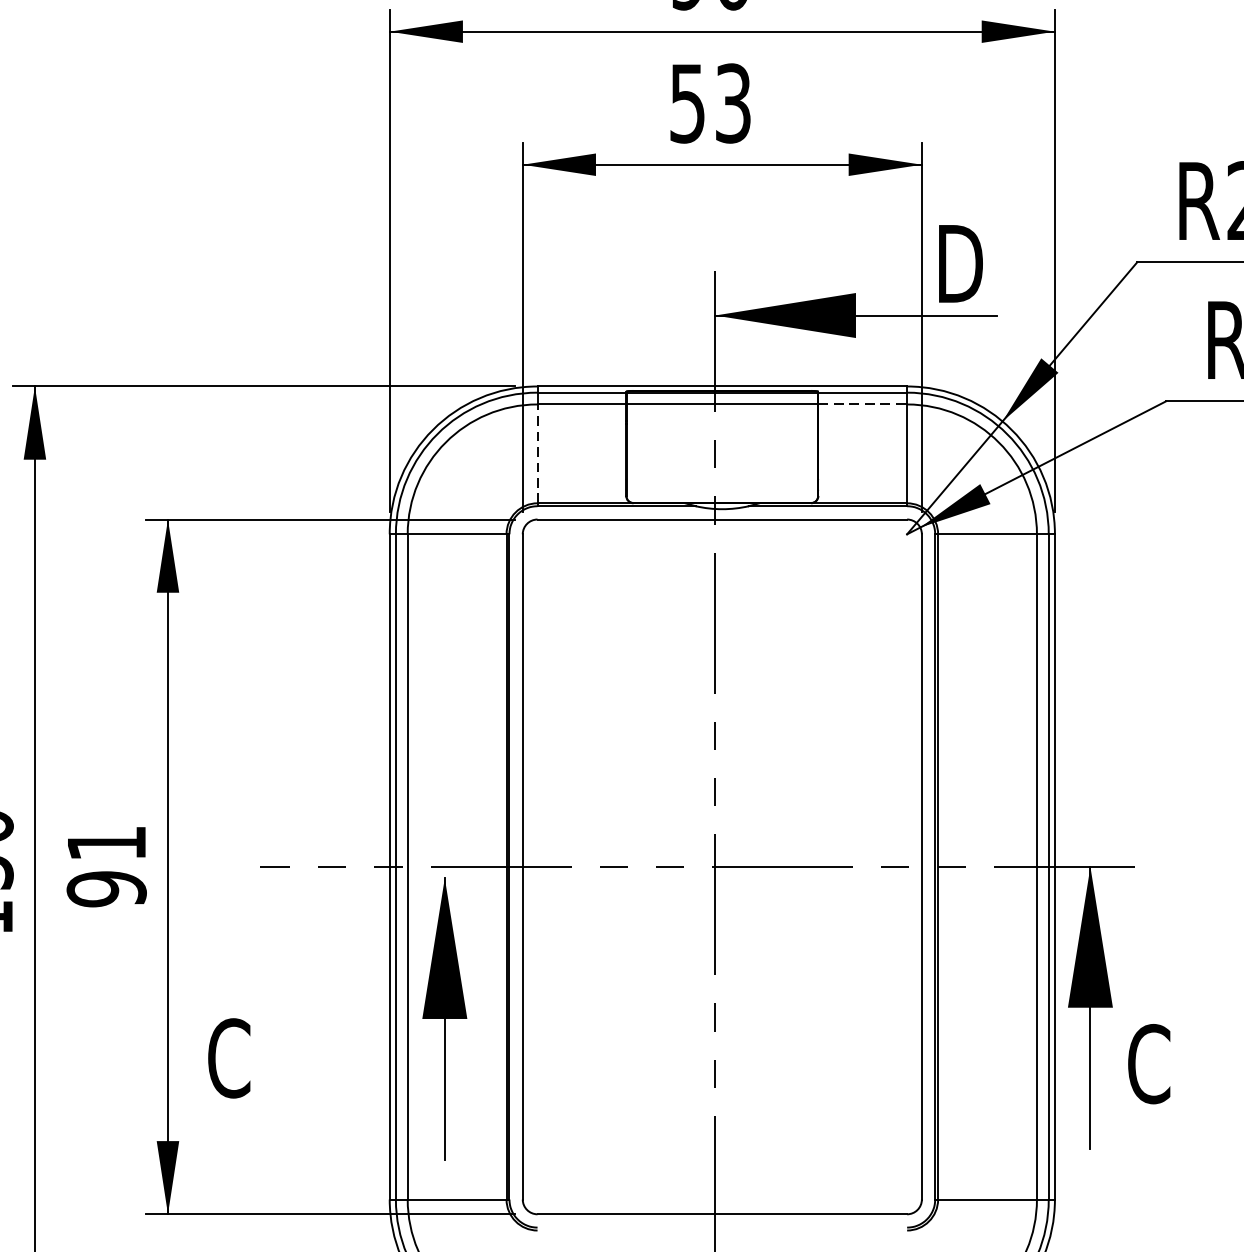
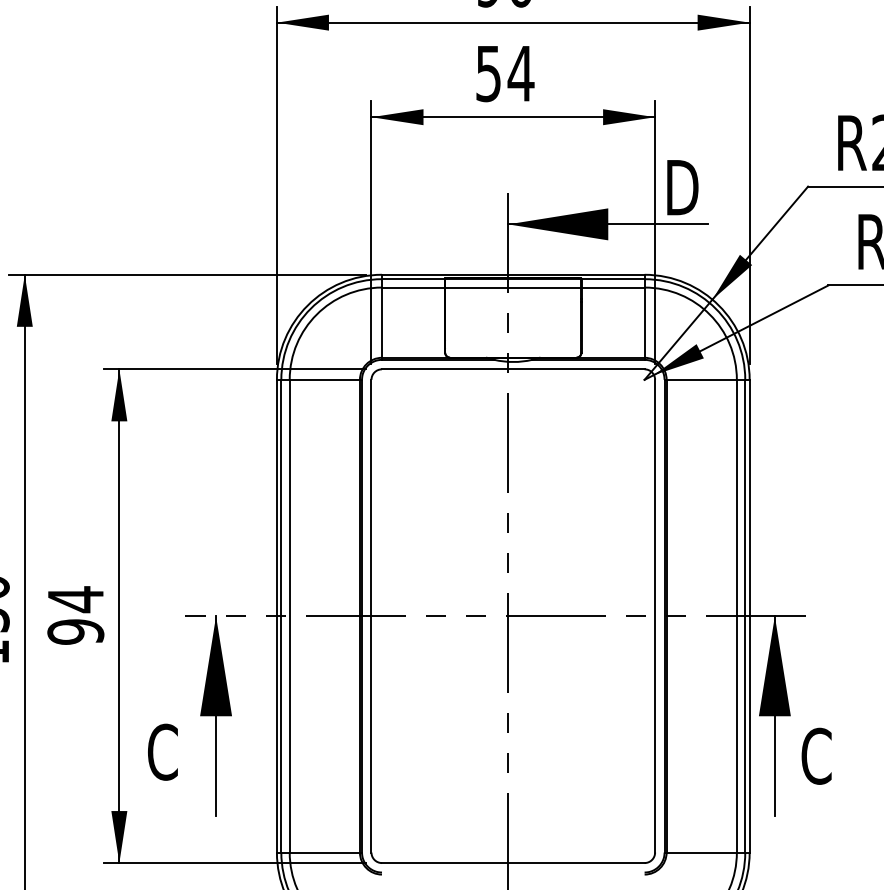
text: (732, 103) -> (520, 73), 53 -> 54
line: (863, 404) -> (613, 287), dashed -> solid
line: (536, 453) -> (381, 322), dashed -> solid
text: (106, 843) -> (75, 599), 91 -> 94
part: (443, 1017) -> (215, 715), moved

